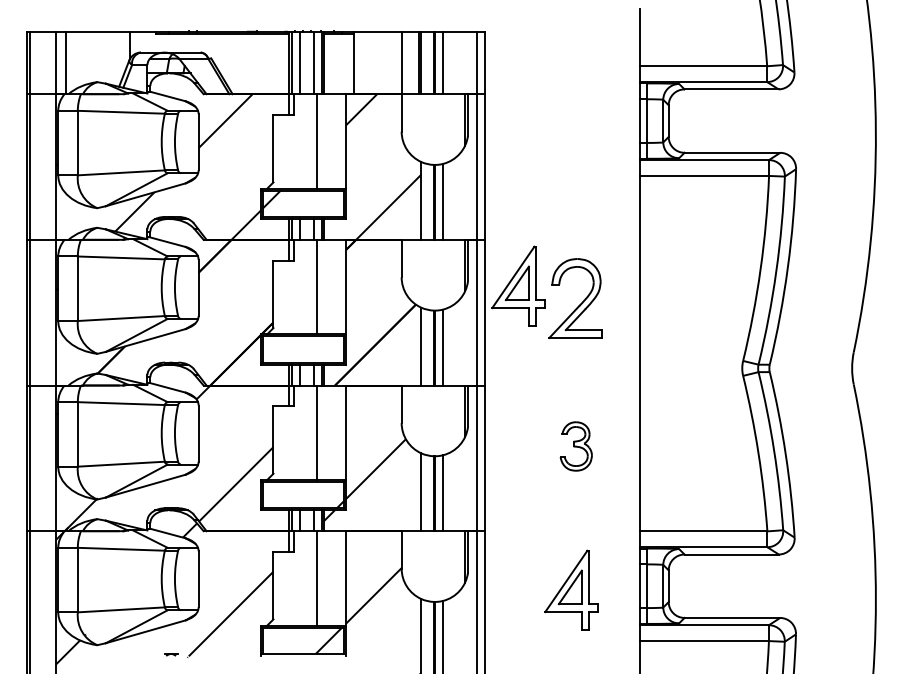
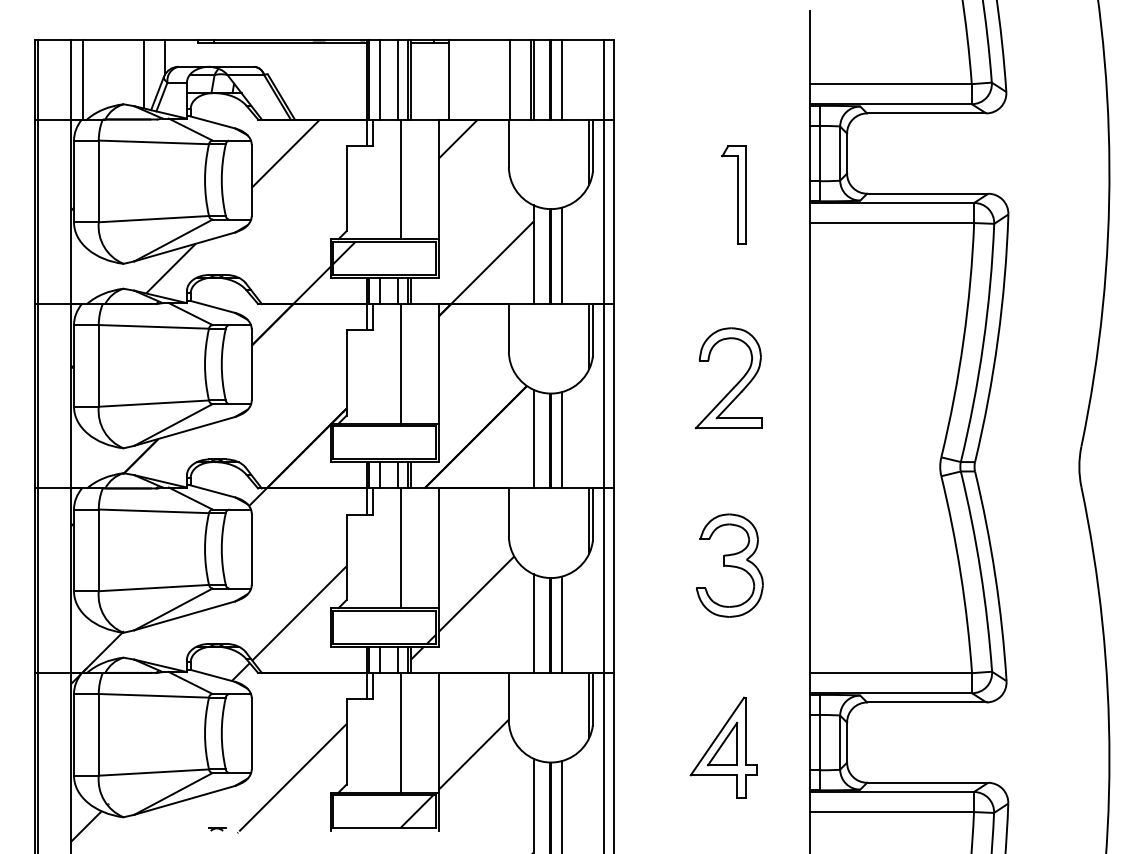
line: (113, 58) -> (143, 74), added
part: (579, 153) -> (734, 194), added
part: (518, 285) -> (656, 361), removed
part: (576, 446) -> (730, 565), size x1.67

